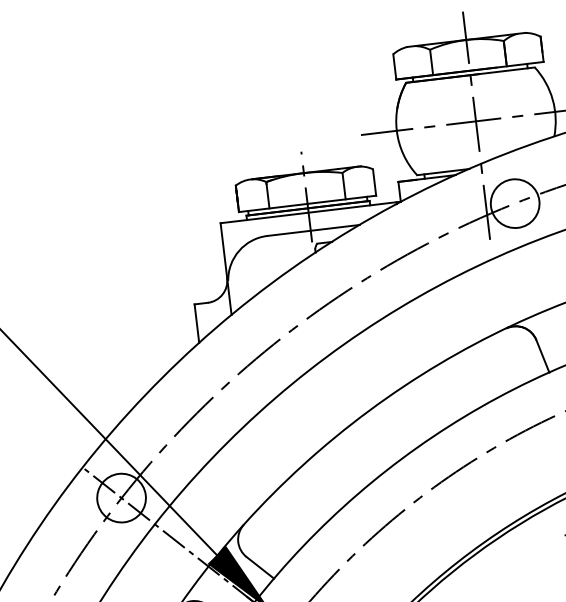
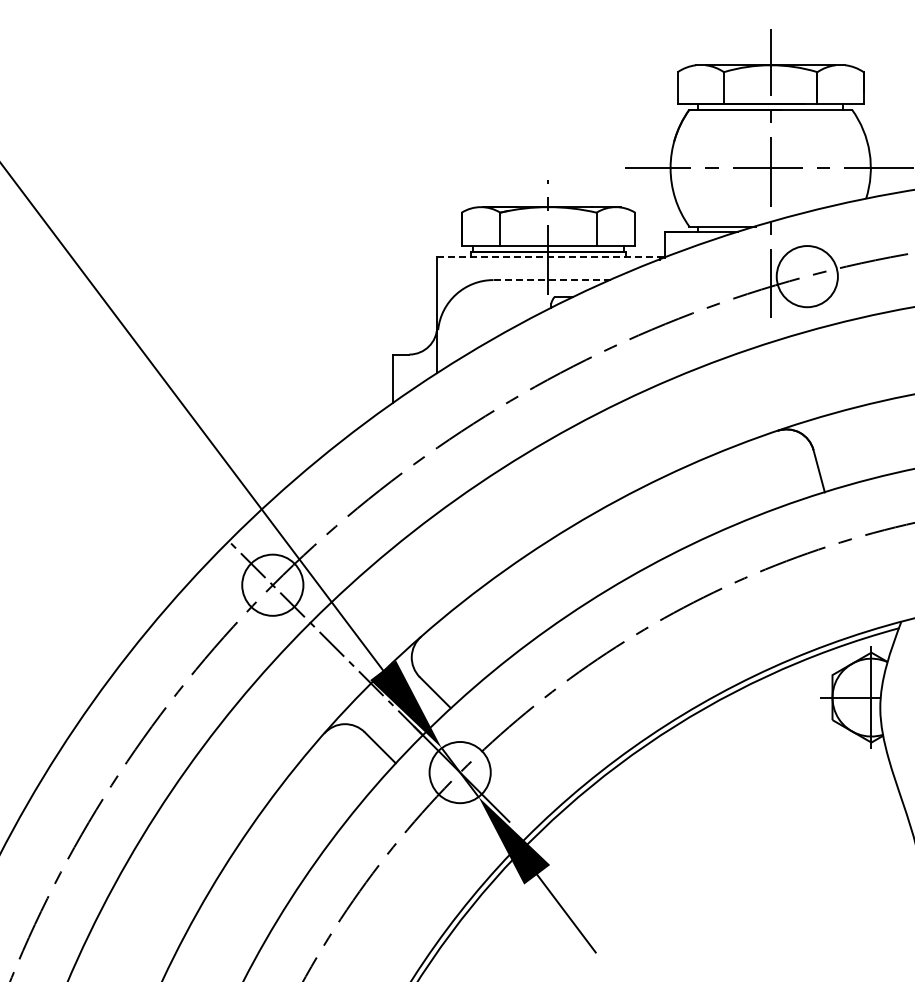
line: (311, 212) -> (551, 257), solid -> dashed
line: (314, 230) -> (552, 280), solid -> dashed

